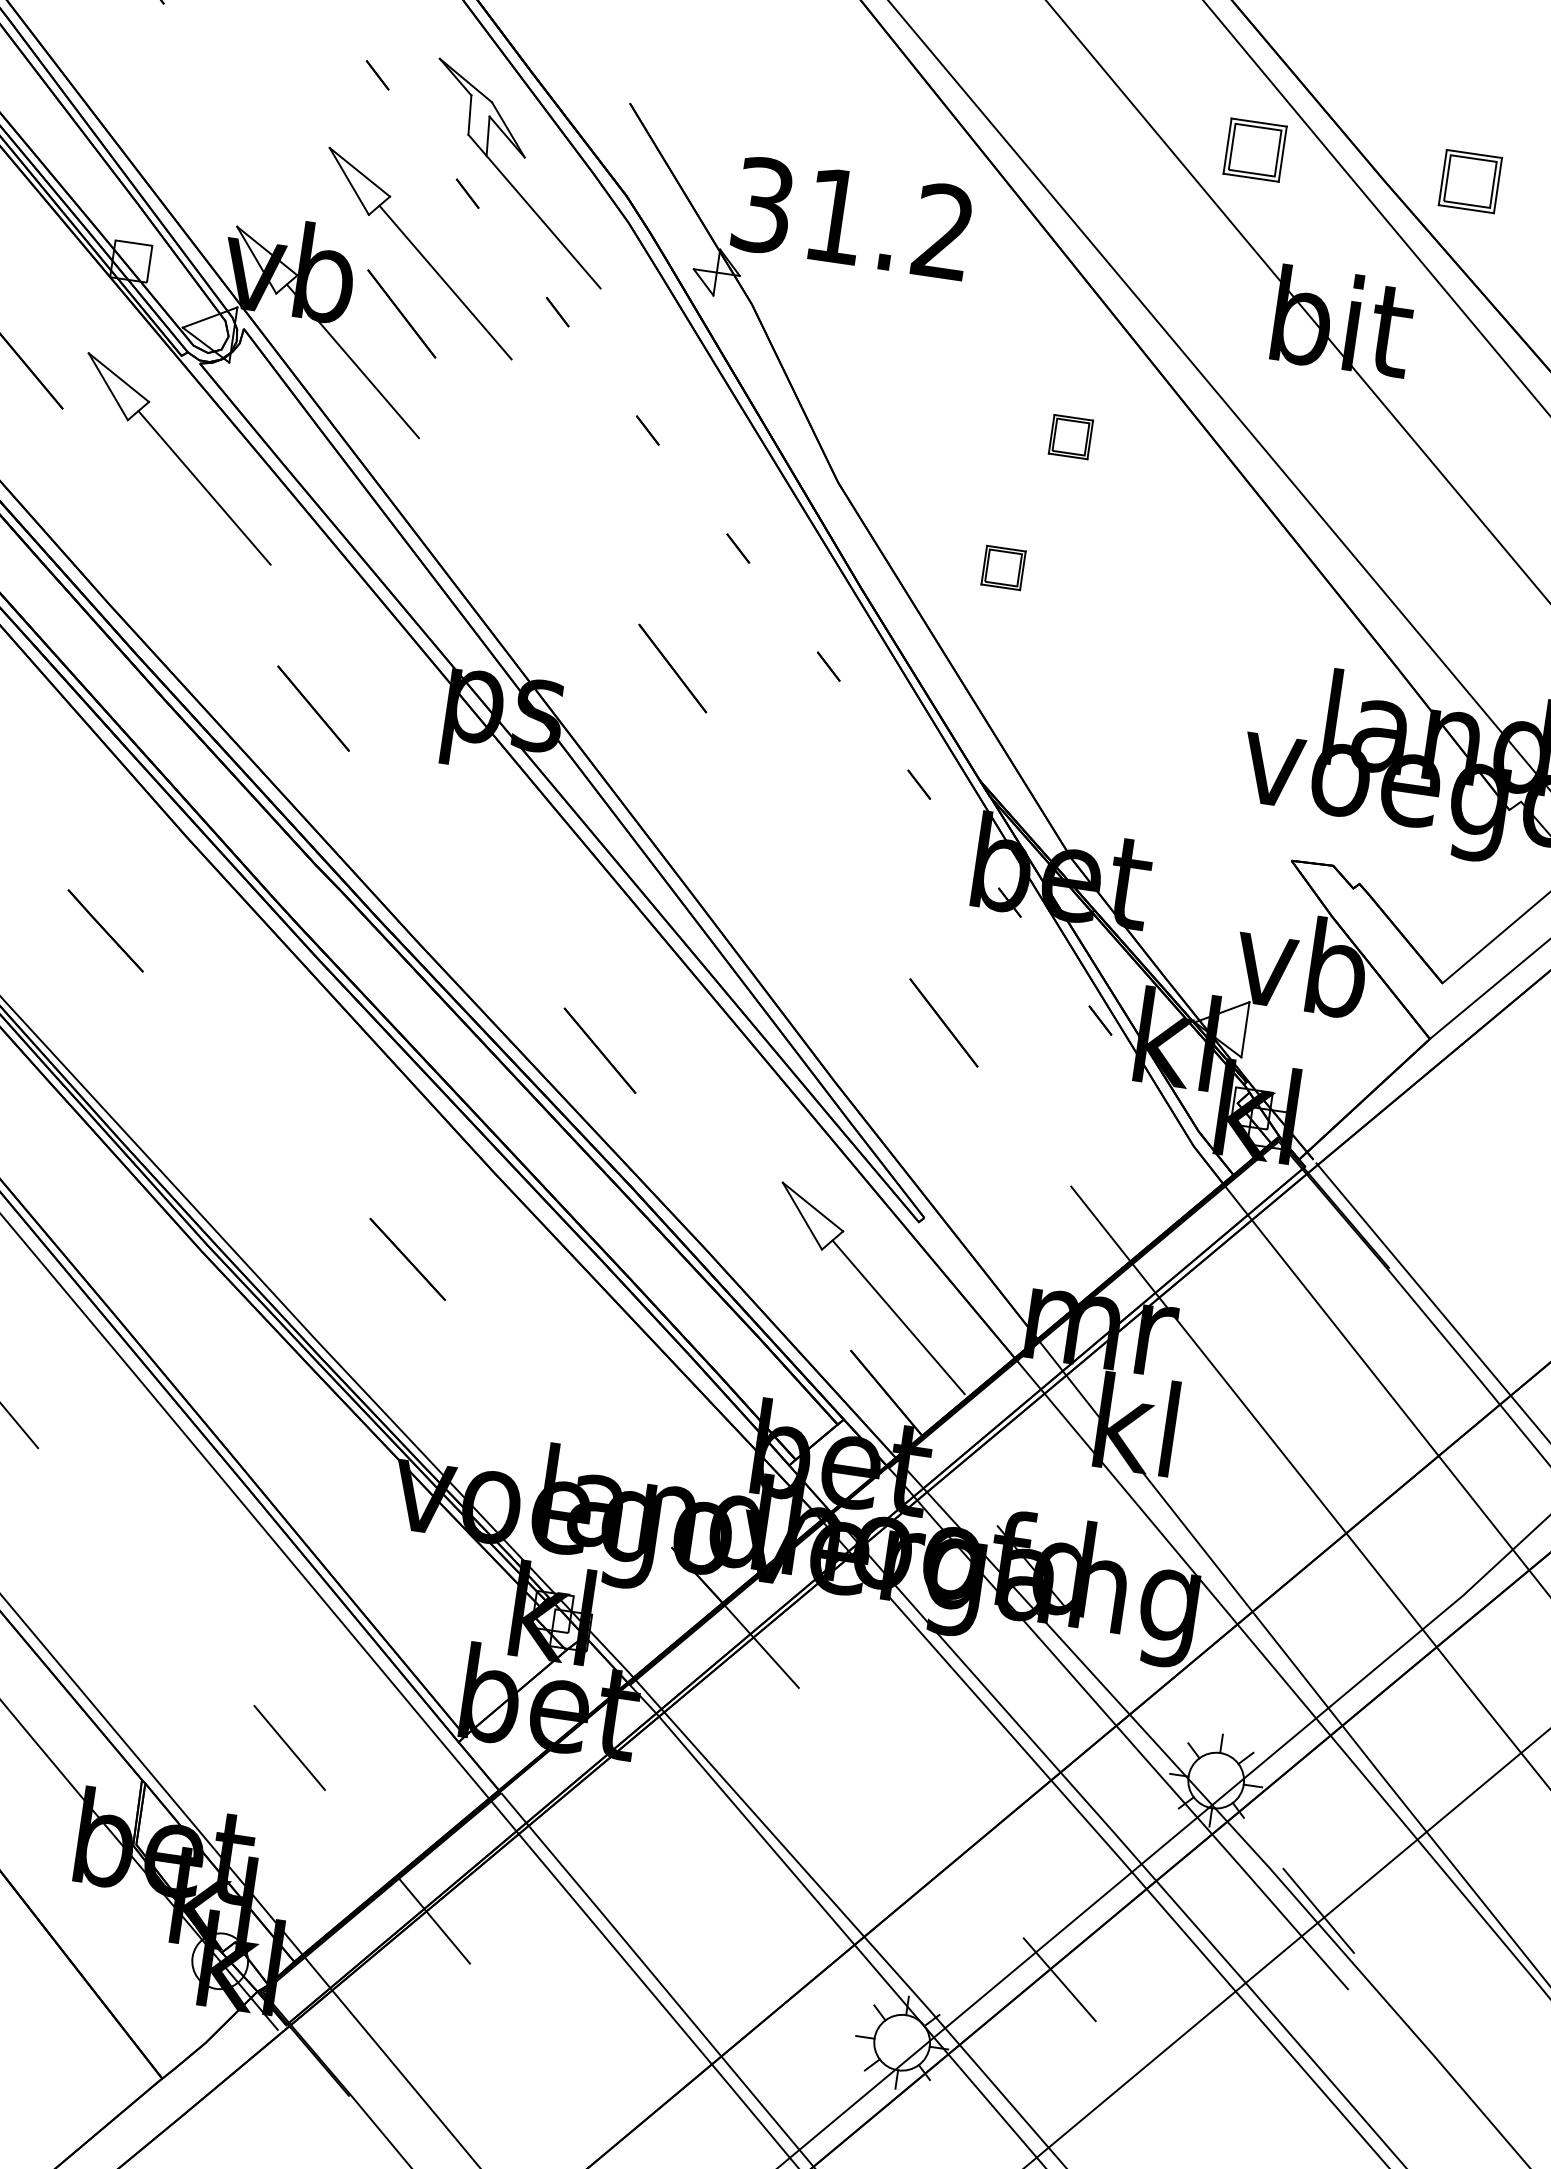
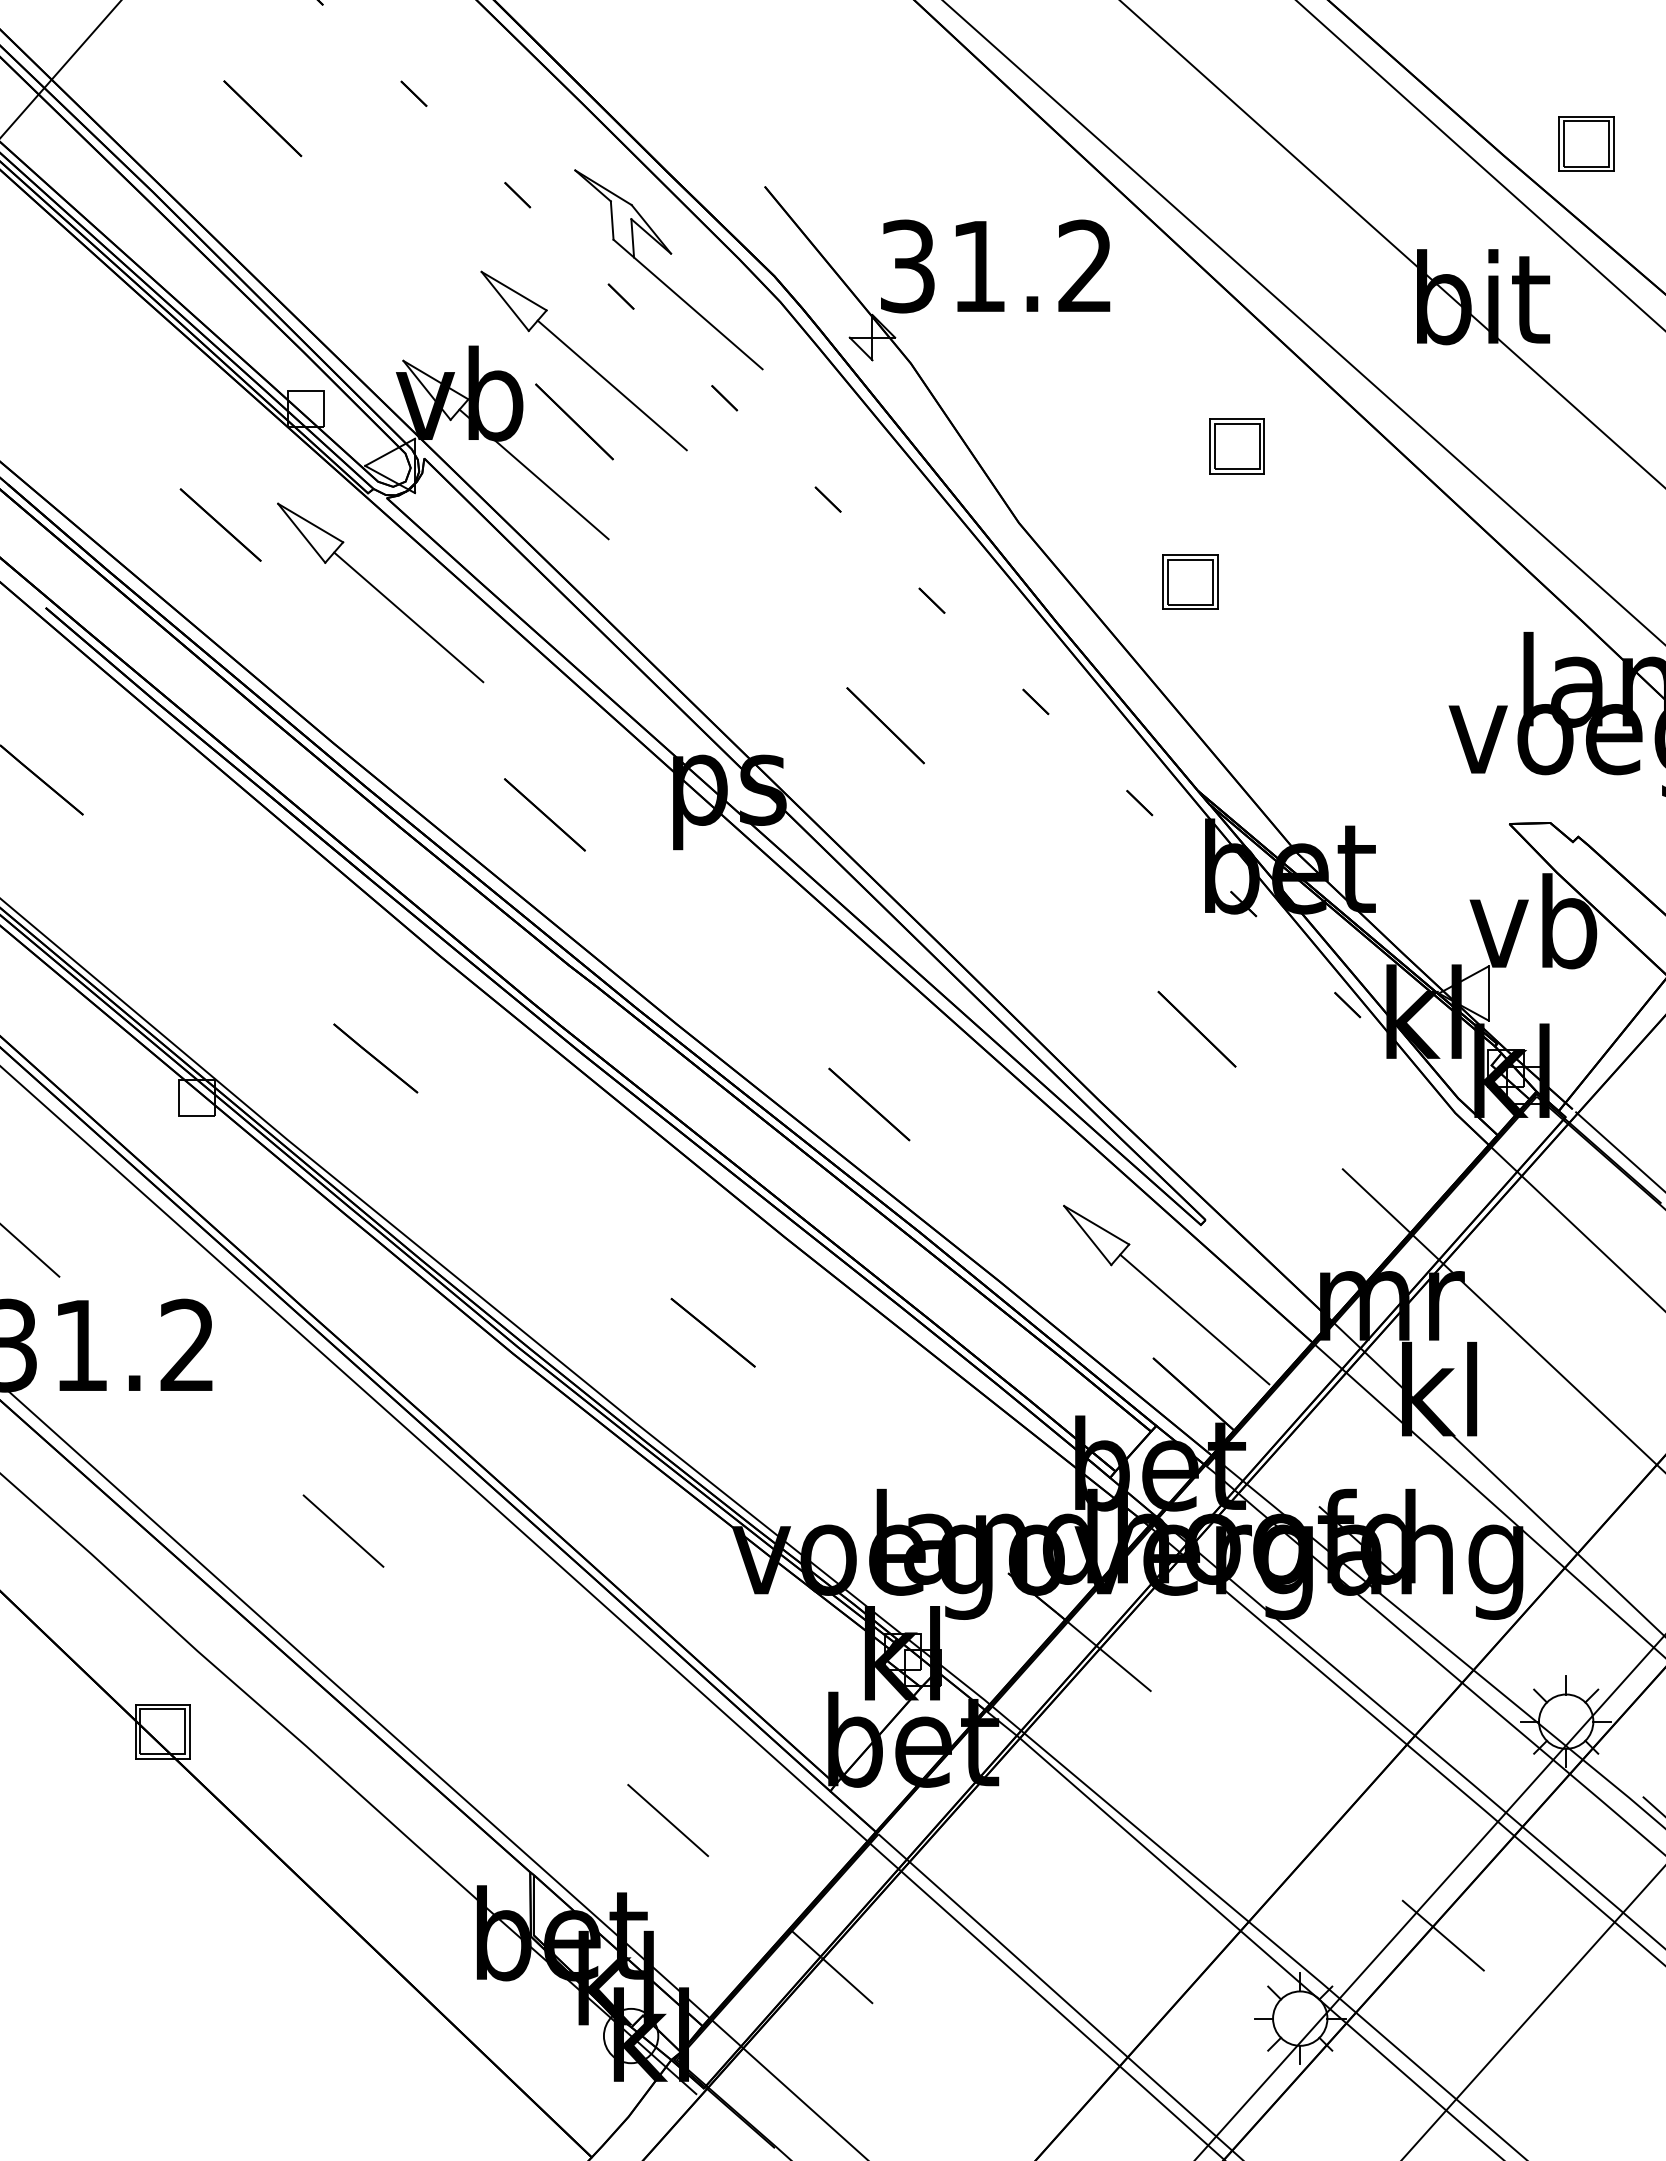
part: (1255, 149) -> (1374, 143), removed
part: (1070, 437) -> (1236, 446), size x1.43
part: (1003, 567) -> (1190, 581), size x1.43

